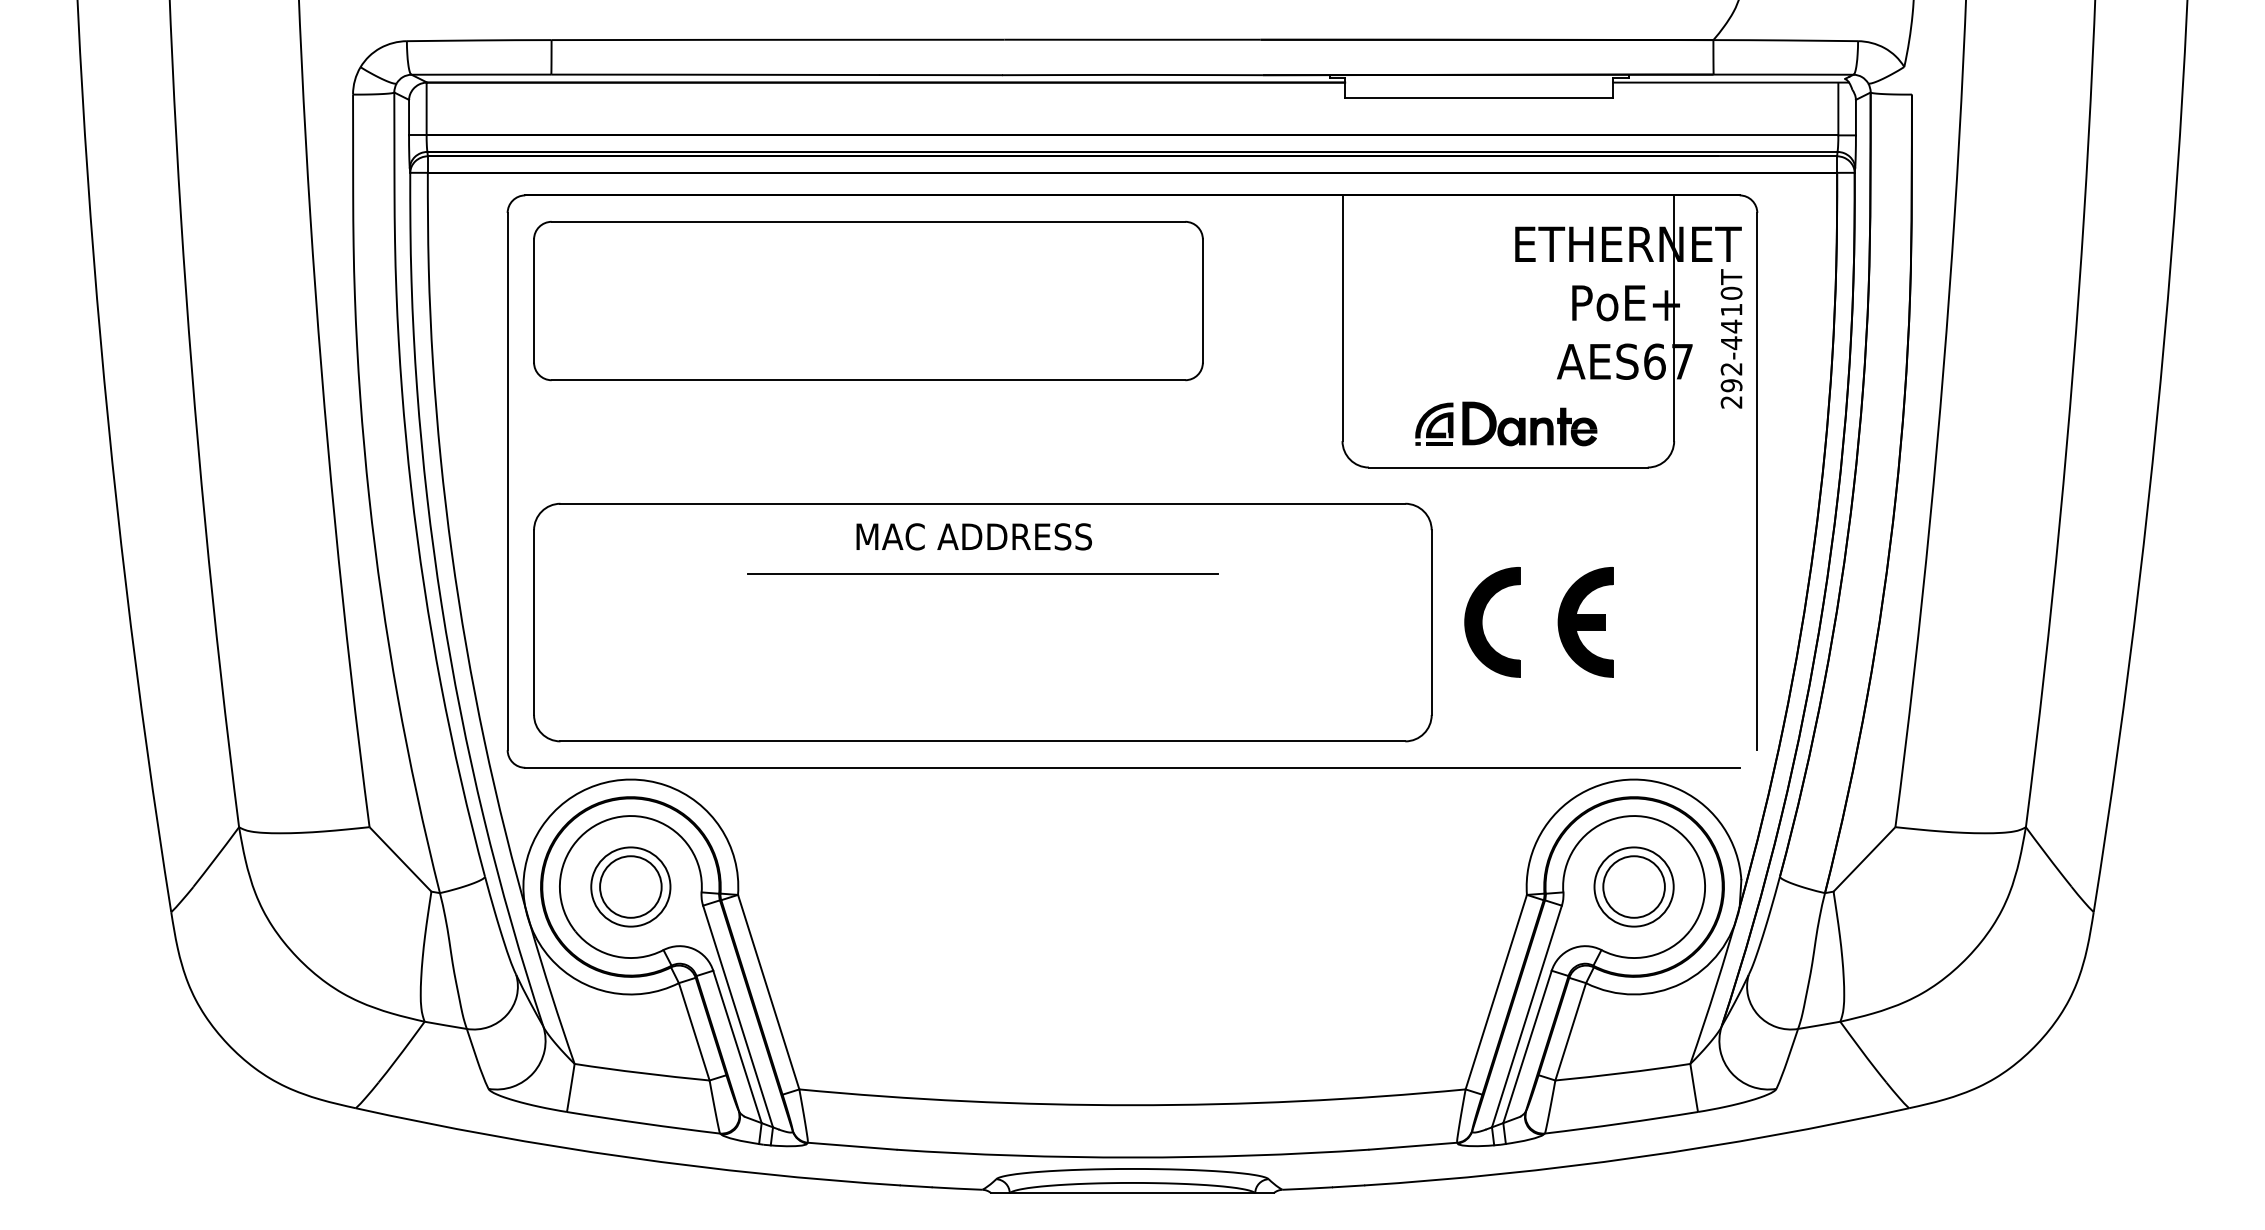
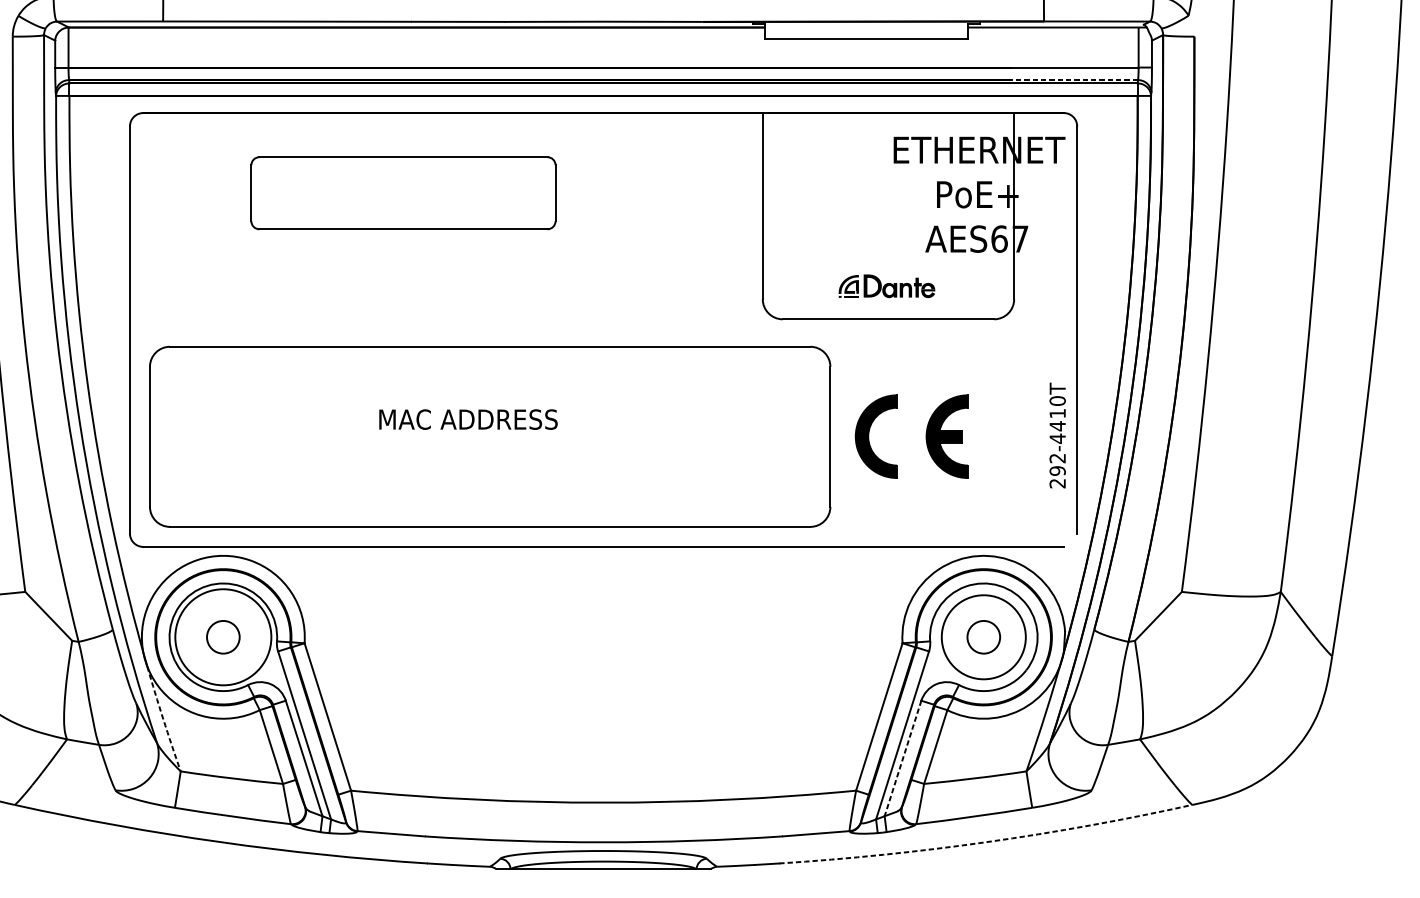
line: (1752, 151) -> (1073, 79), solid -> dashed
part: (868, 301) -> (403, 193), size x0.6
text: (1731, 338) -> (1057, 435), moved
part: (1506, 423) -> (887, 285), size x0.7
text: (973, 536) -> (467, 419), moved
line: (982, 574) -> (489, 400), removed
circle: (630, 886) -> (223, 636), size x0.7
circle: (630, 886) -> (223, 636), size x1.6
circle: (1633, 886) -> (983, 636), size x0.7
circle: (1633, 886) -> (983, 636), size x1.4
arc: (551, 995) -> (163, 719), solid -> dashed
line: (1527, 1046) -> (903, 758), solid -> dashed
arc: (1638, 1157) -> (987, 842), solid -> dashed

